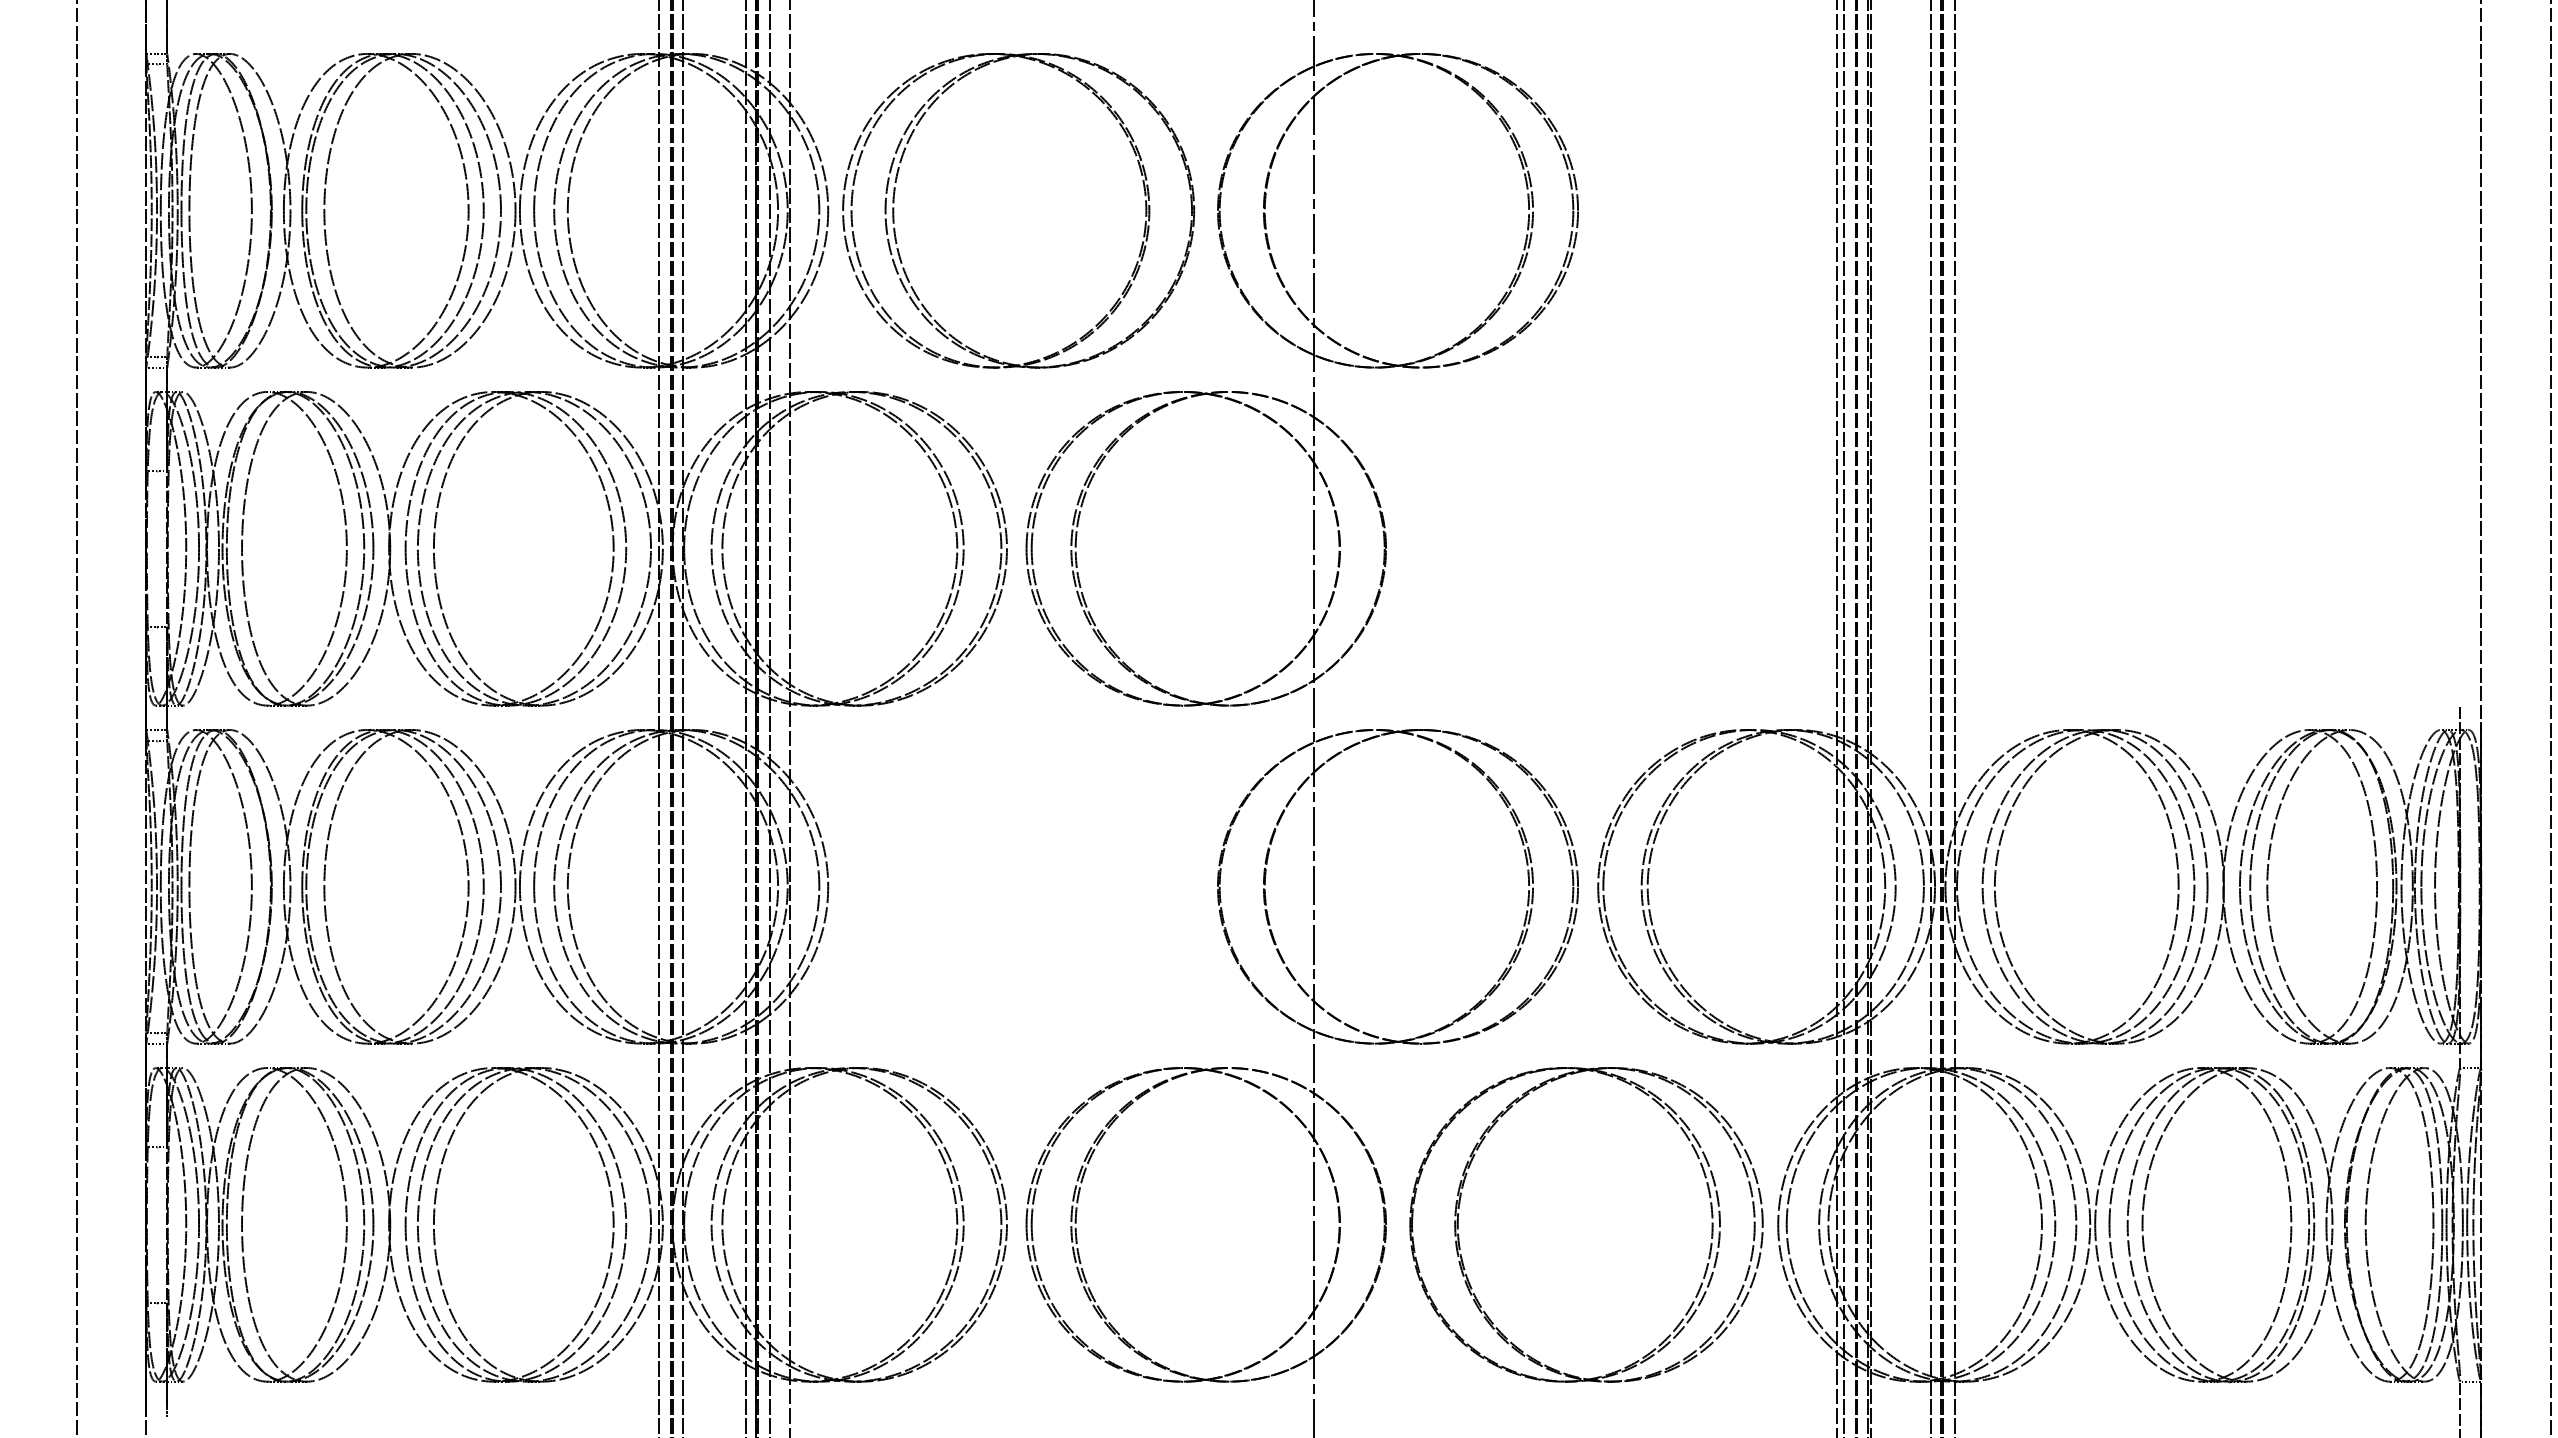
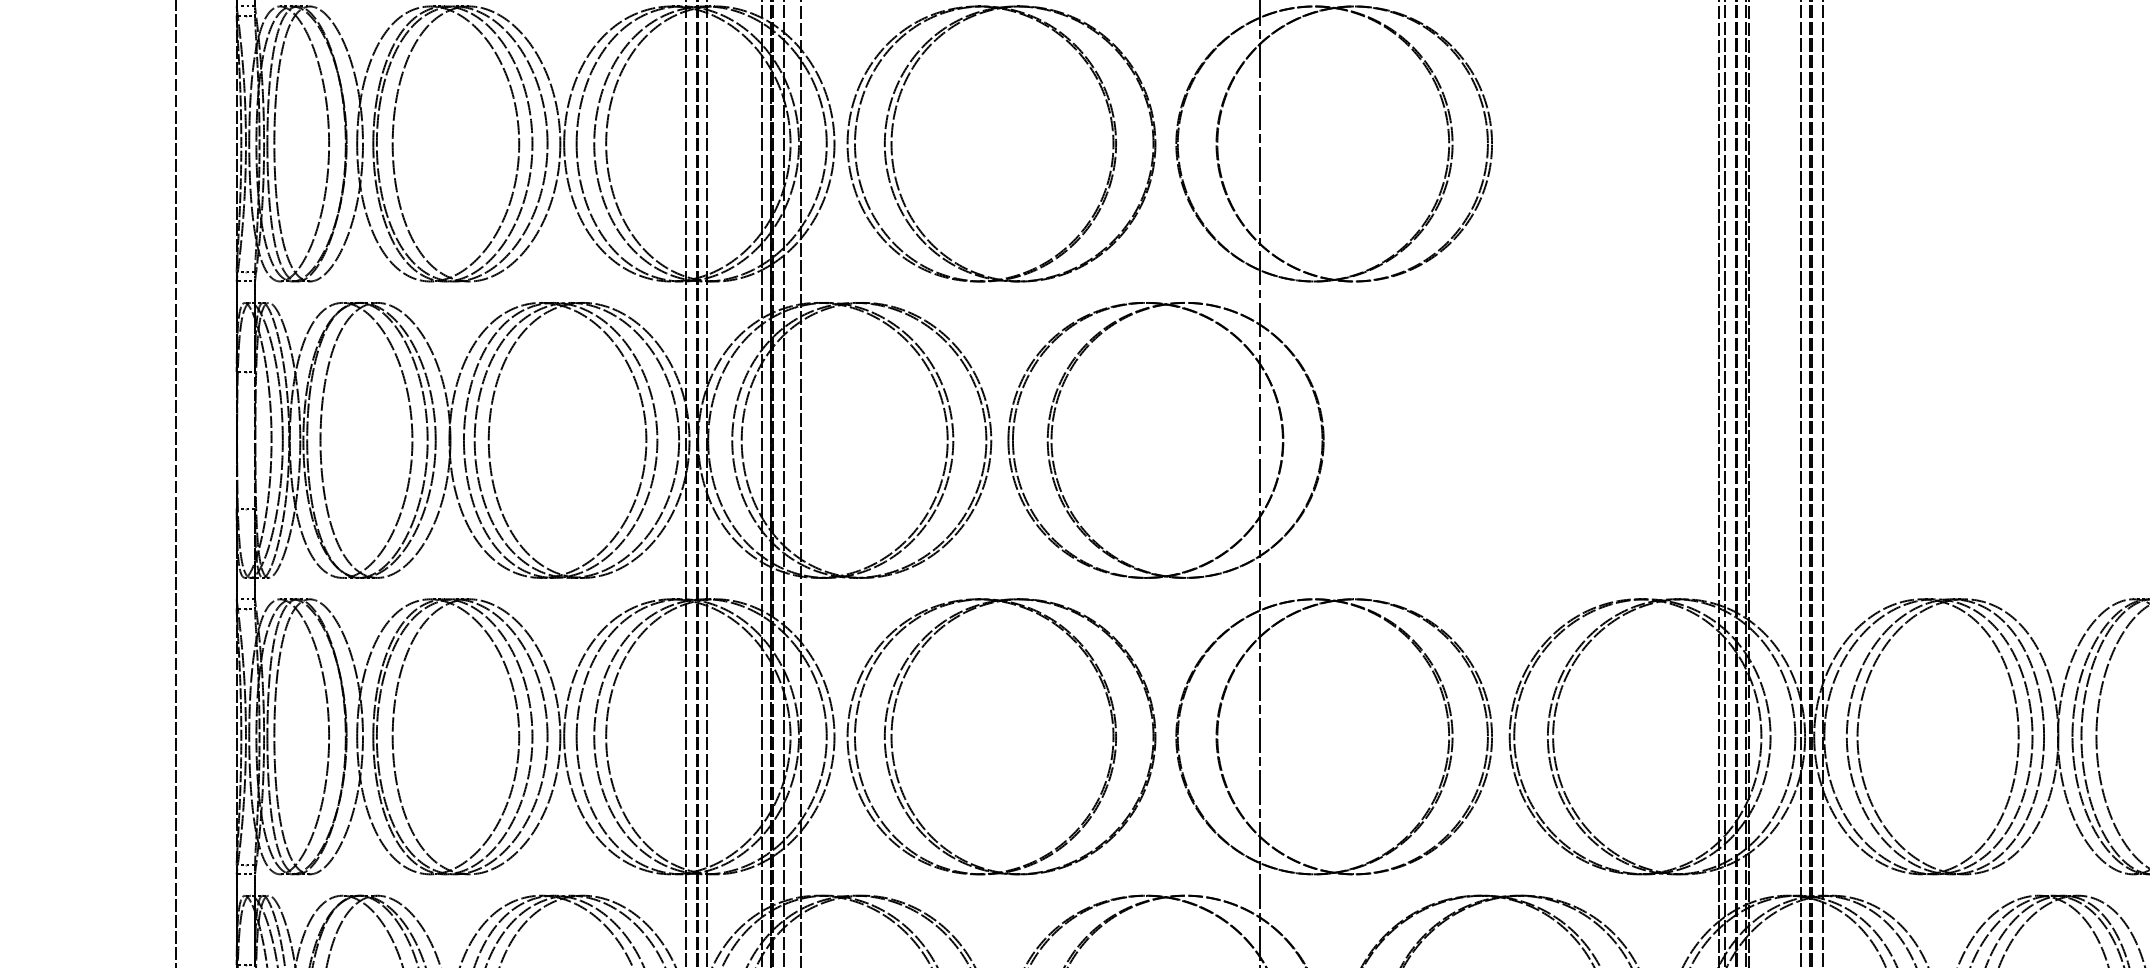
part: (894, 886) -> (892, 736), added

